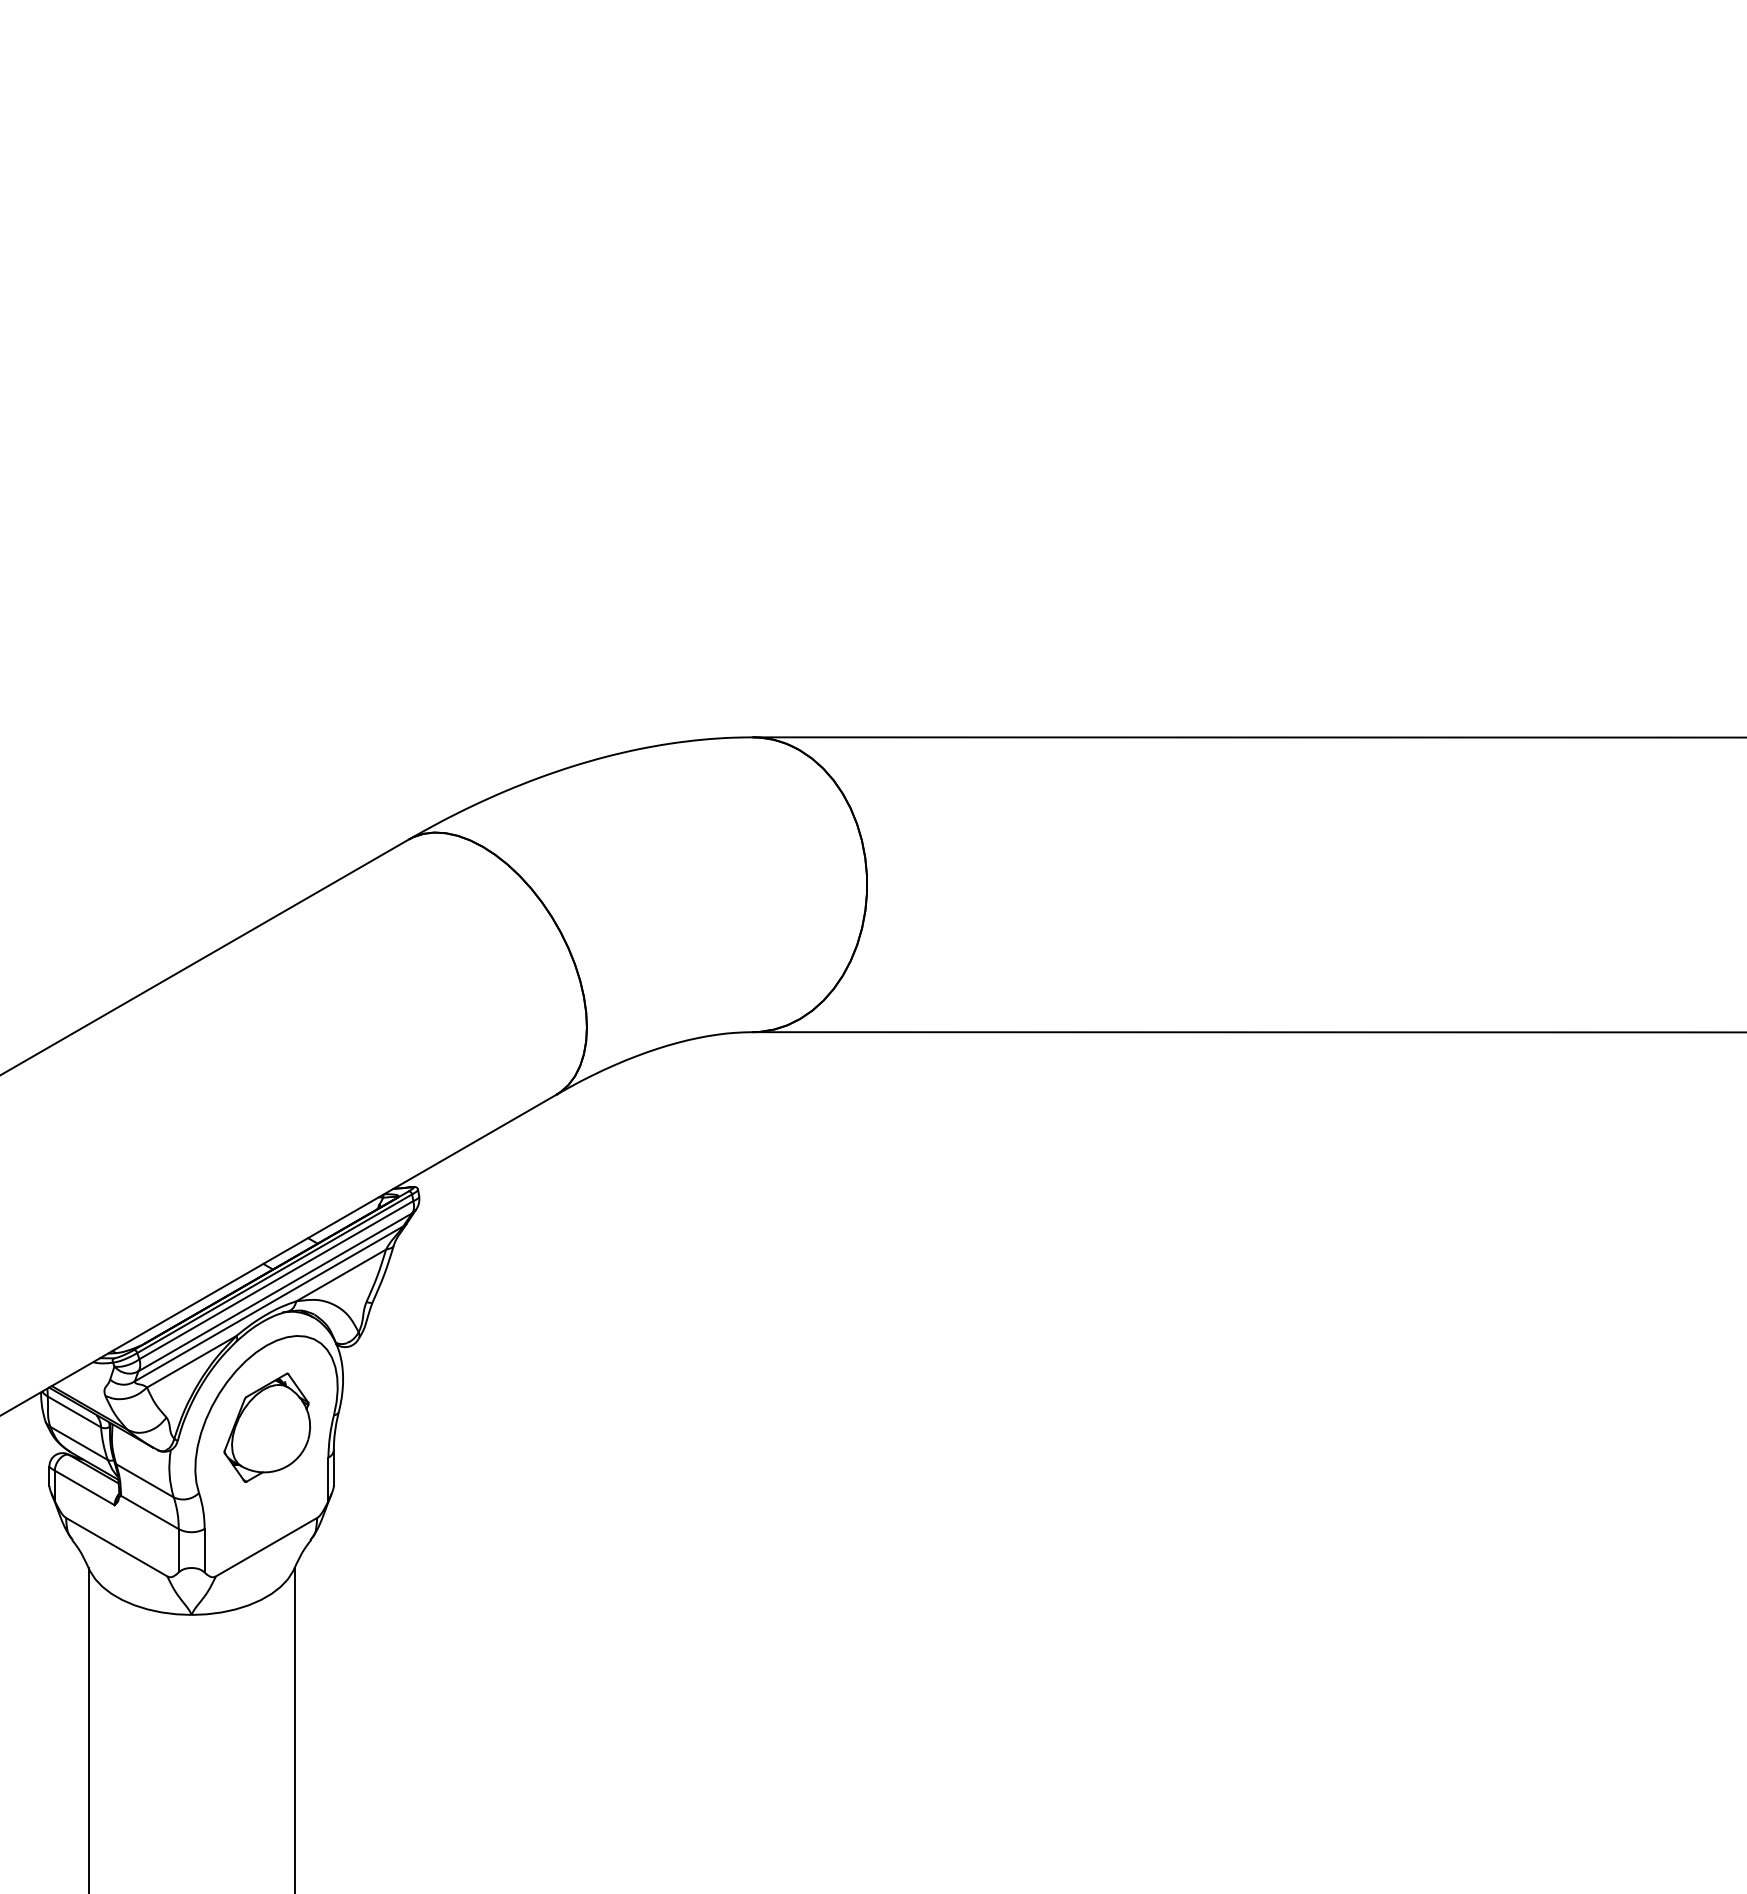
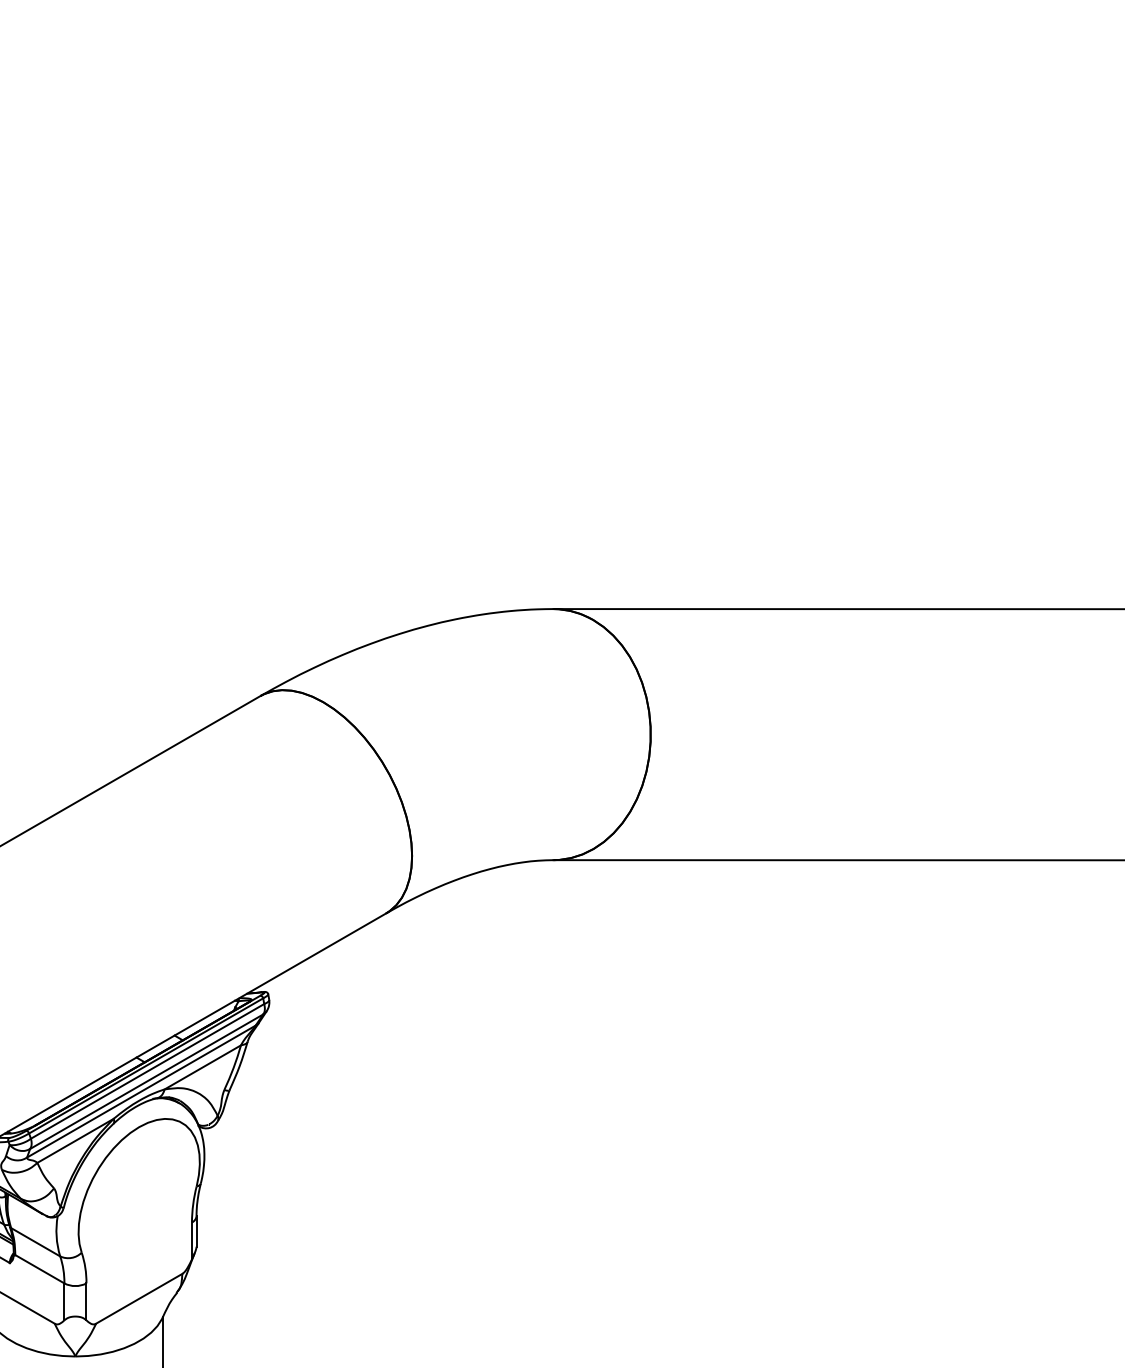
part: (267, 1427) -> (140, 1196), removed

